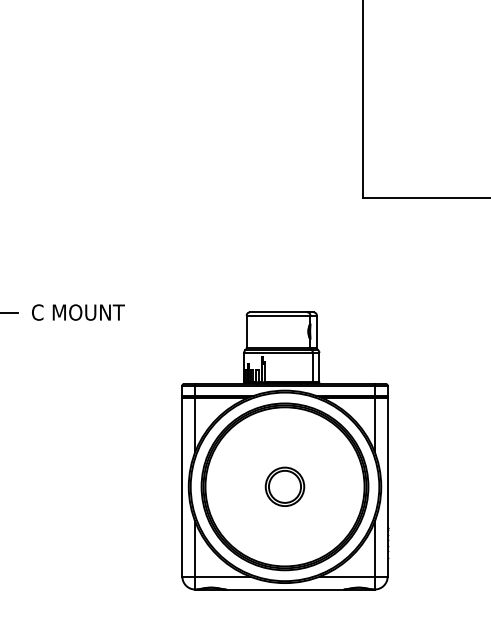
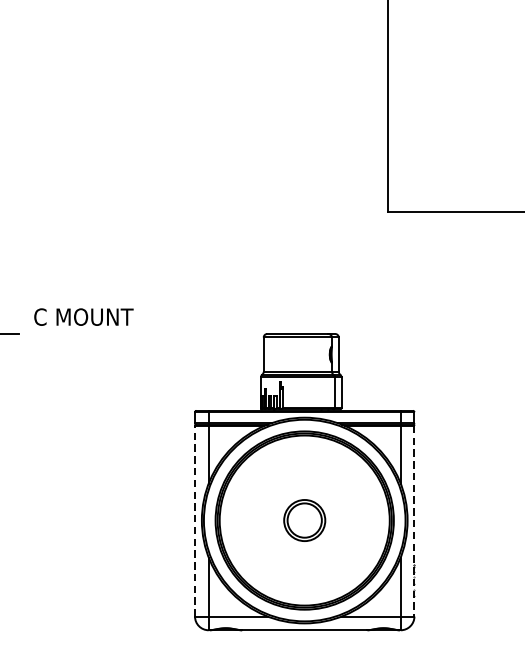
text: (78, 312) -> (83, 317), moved
line: (182, 487) -> (195, 521), solid -> dashed
line: (387, 488) -> (414, 522), solid -> dashed

